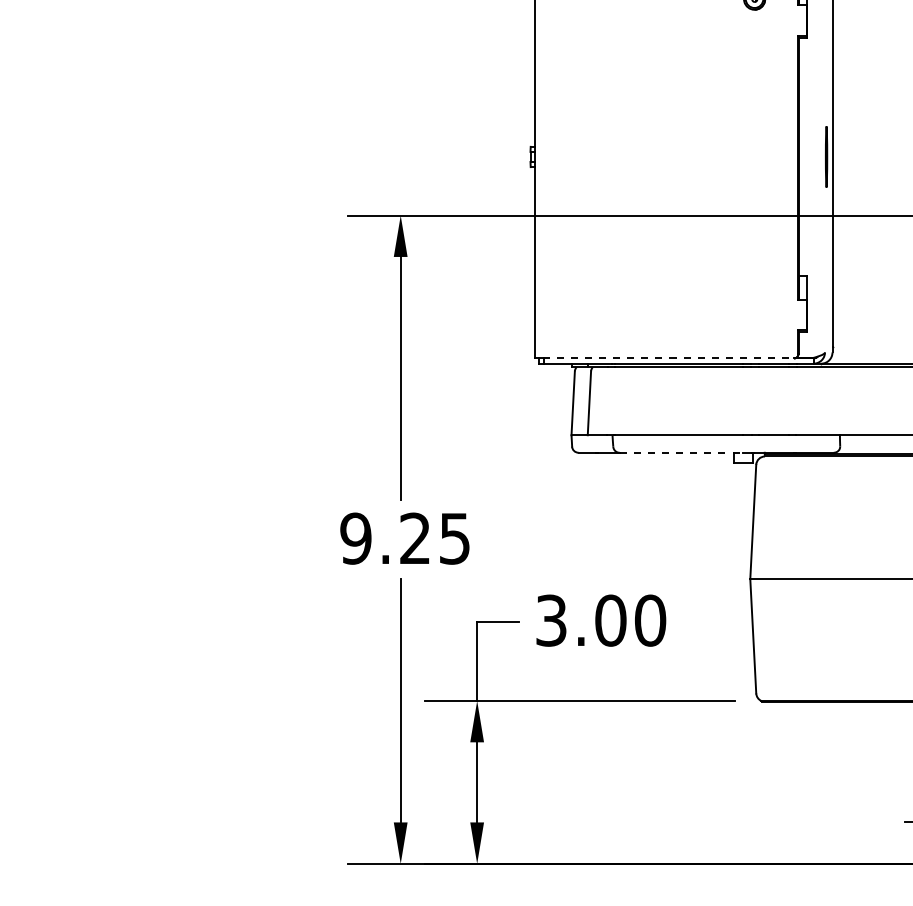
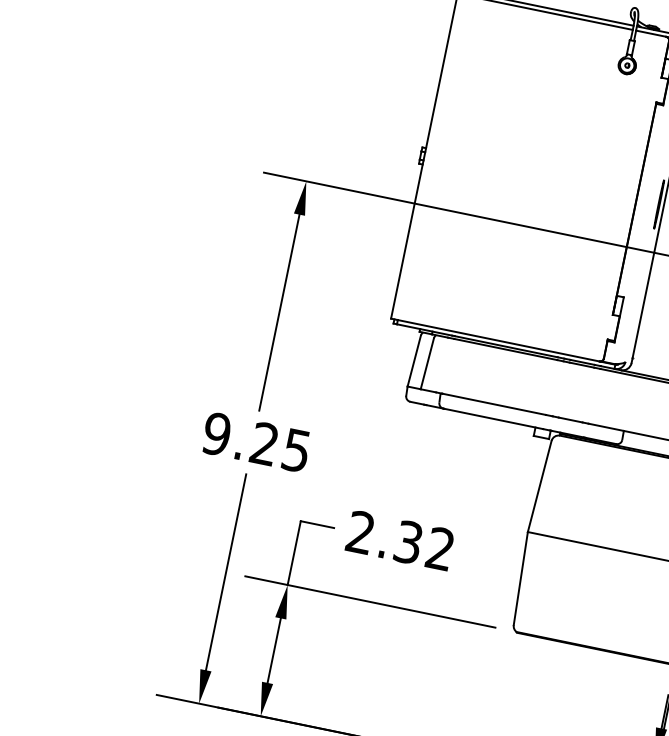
line: (669, 358) -> (499, 340), dashed -> solid
line: (682, 452) -> (494, 418), dashed -> solid
text: (601, 620) -> (401, 540), 3.00 -> 2.32

